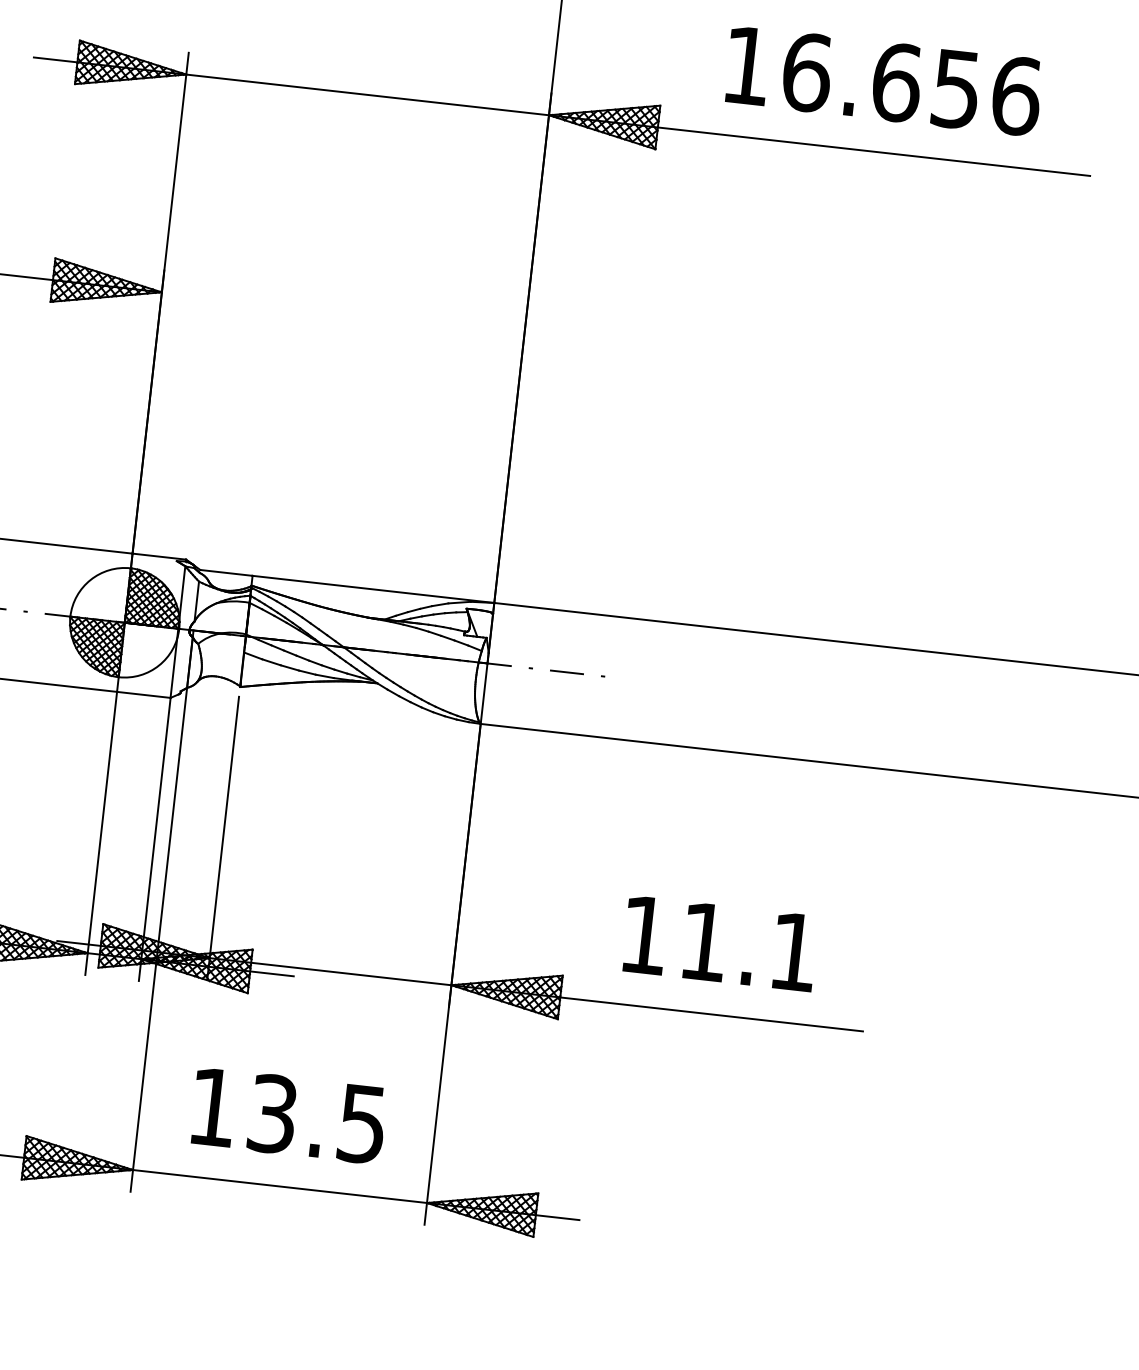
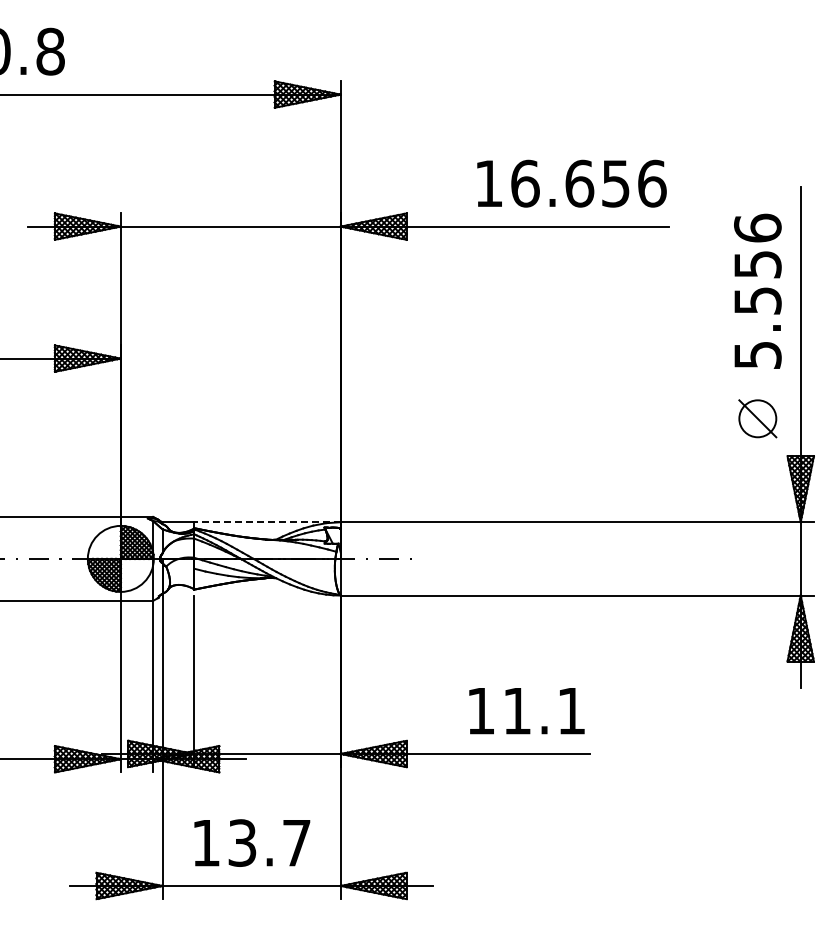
text: (883, 80) -> (571, 183), moved
line: (371, 589) -> (266, 522), solid -> dashed
text: (719, 944) -> (526, 711), moved
text: (361, 1124) -> (296, 843), 13.5 -> 13.7

